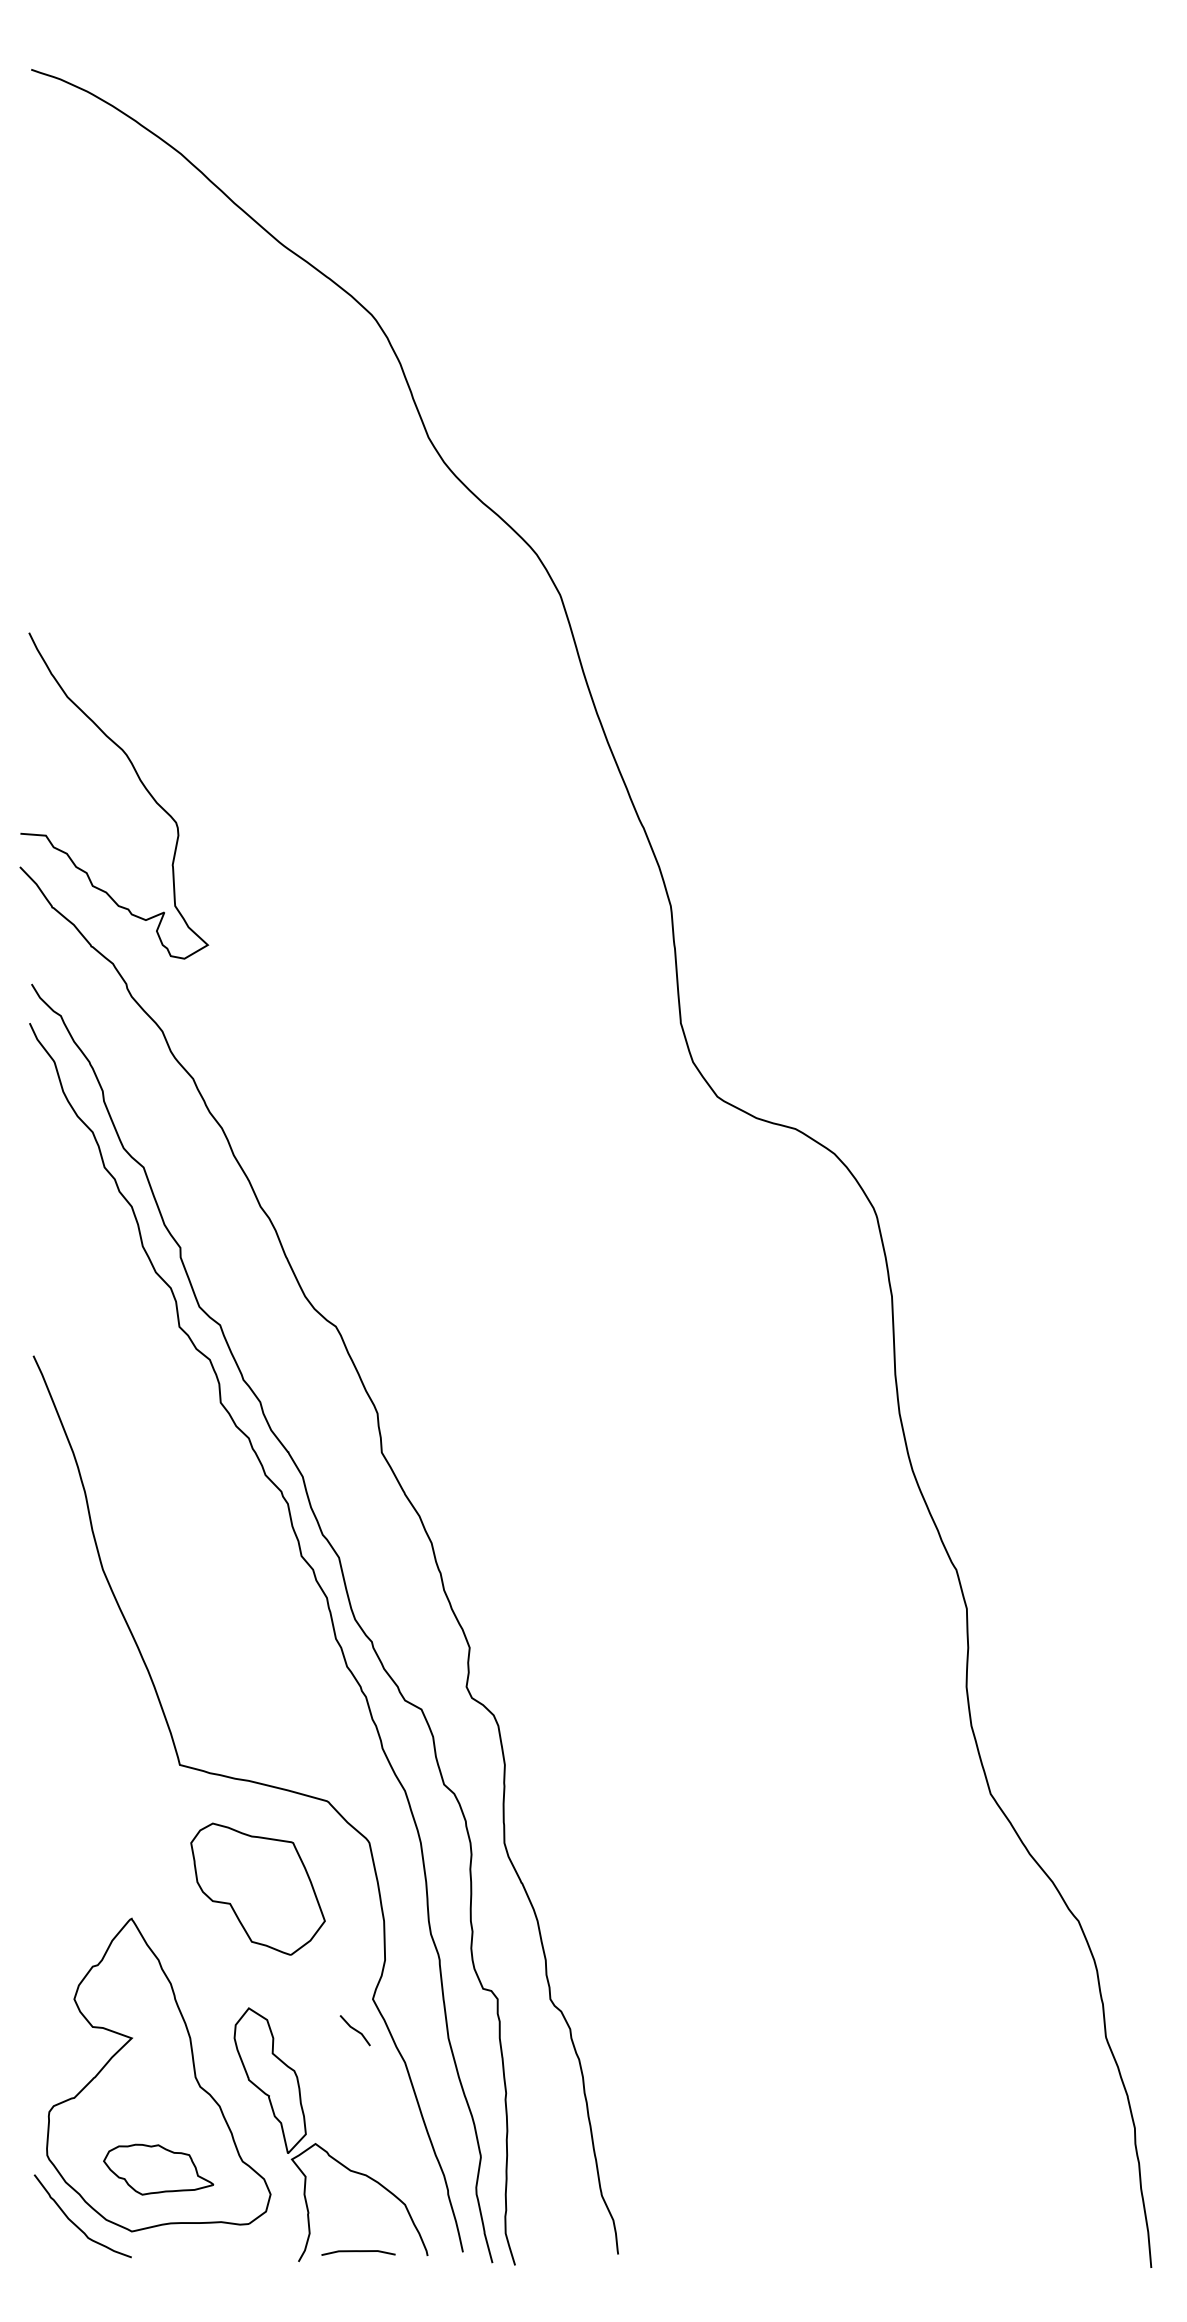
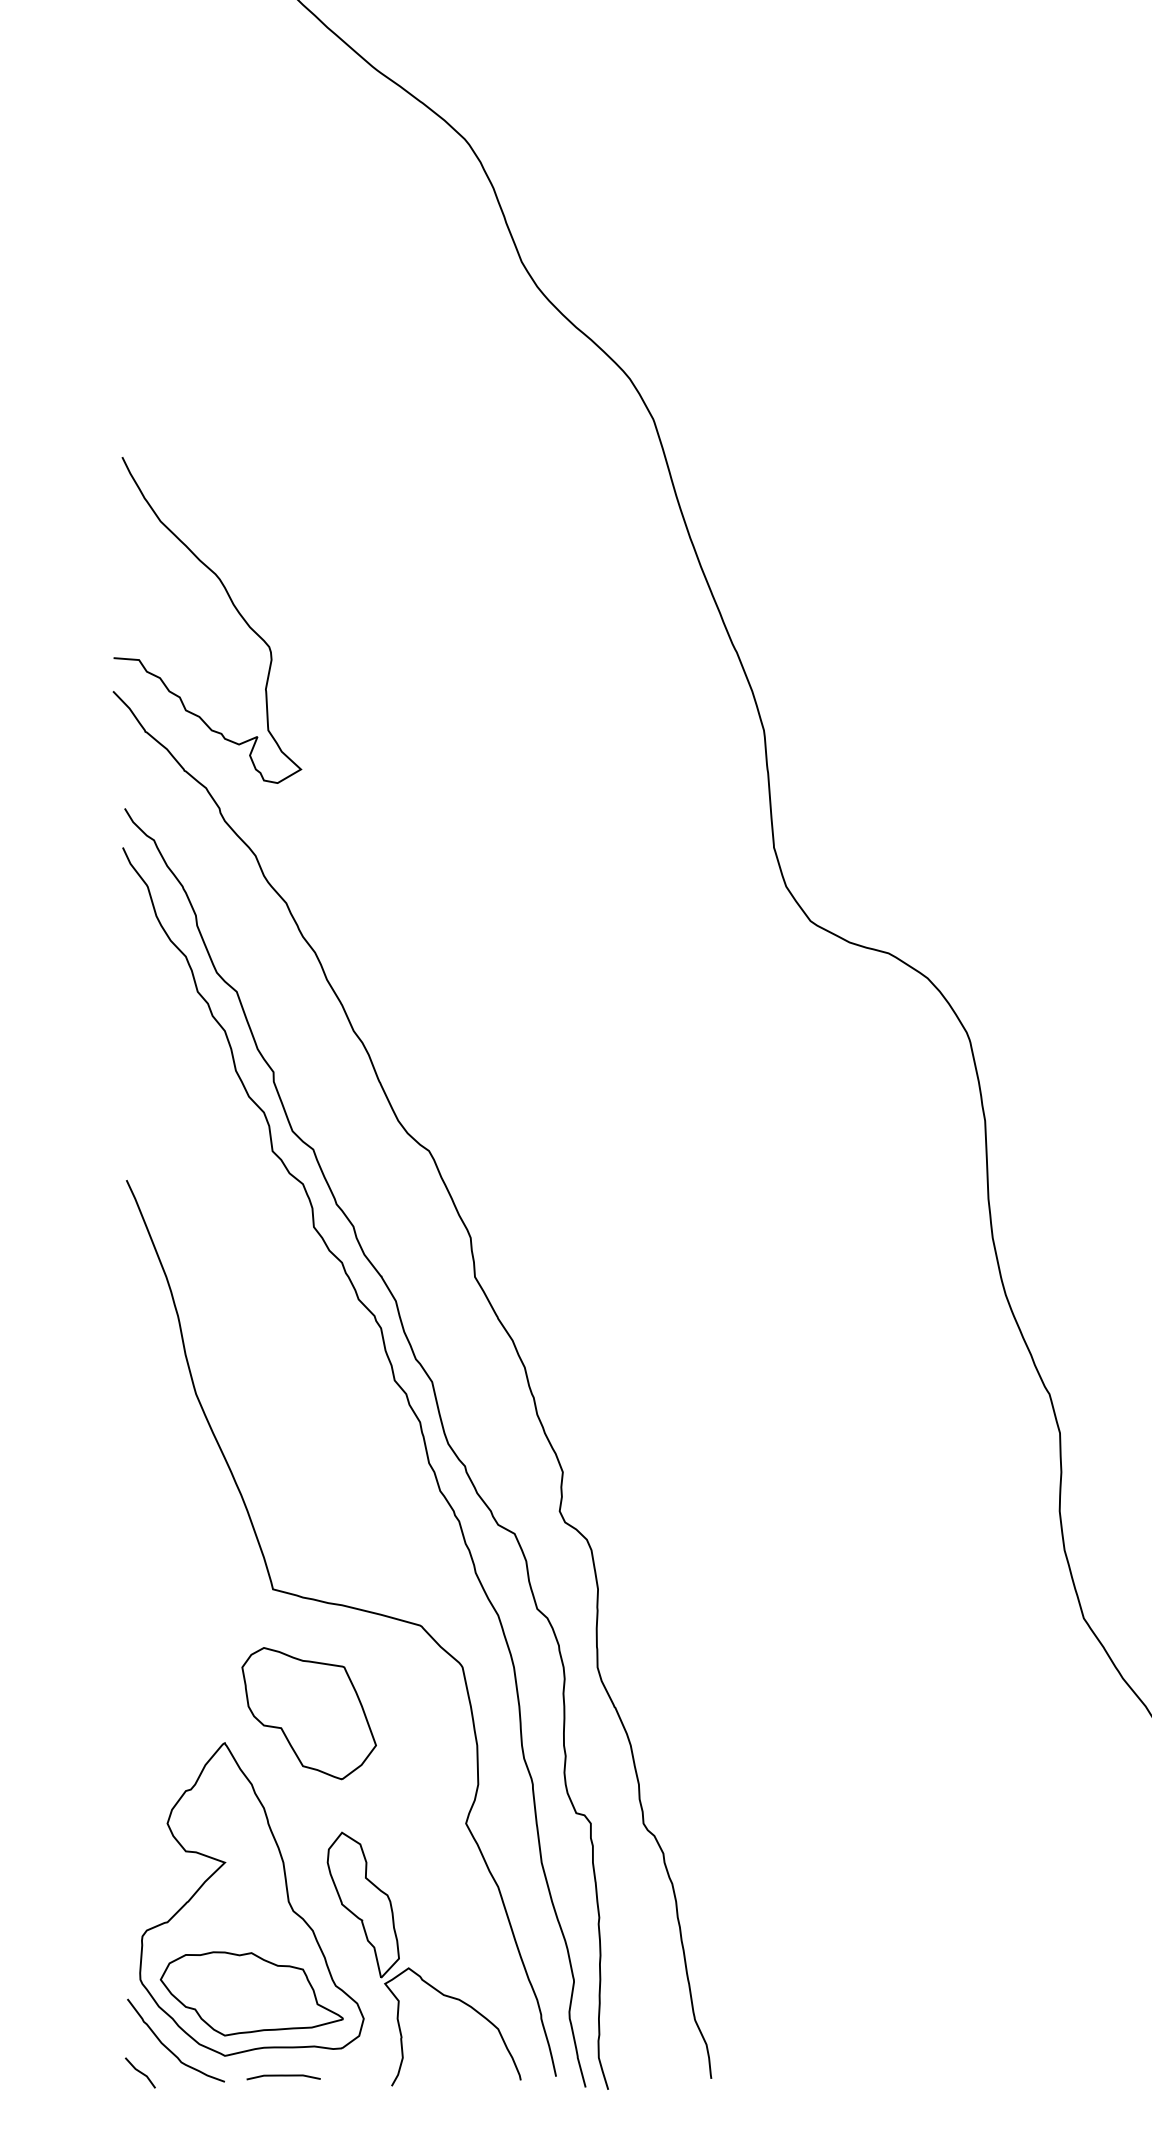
part: (257, 1888) -> (308, 1712), moved
line: (354, 2030) -> (139, 2072), moved
part: (158, 2169) -> (251, 1993), size x1.67
curve: (358, 2252) -> (283, 2076), moved

